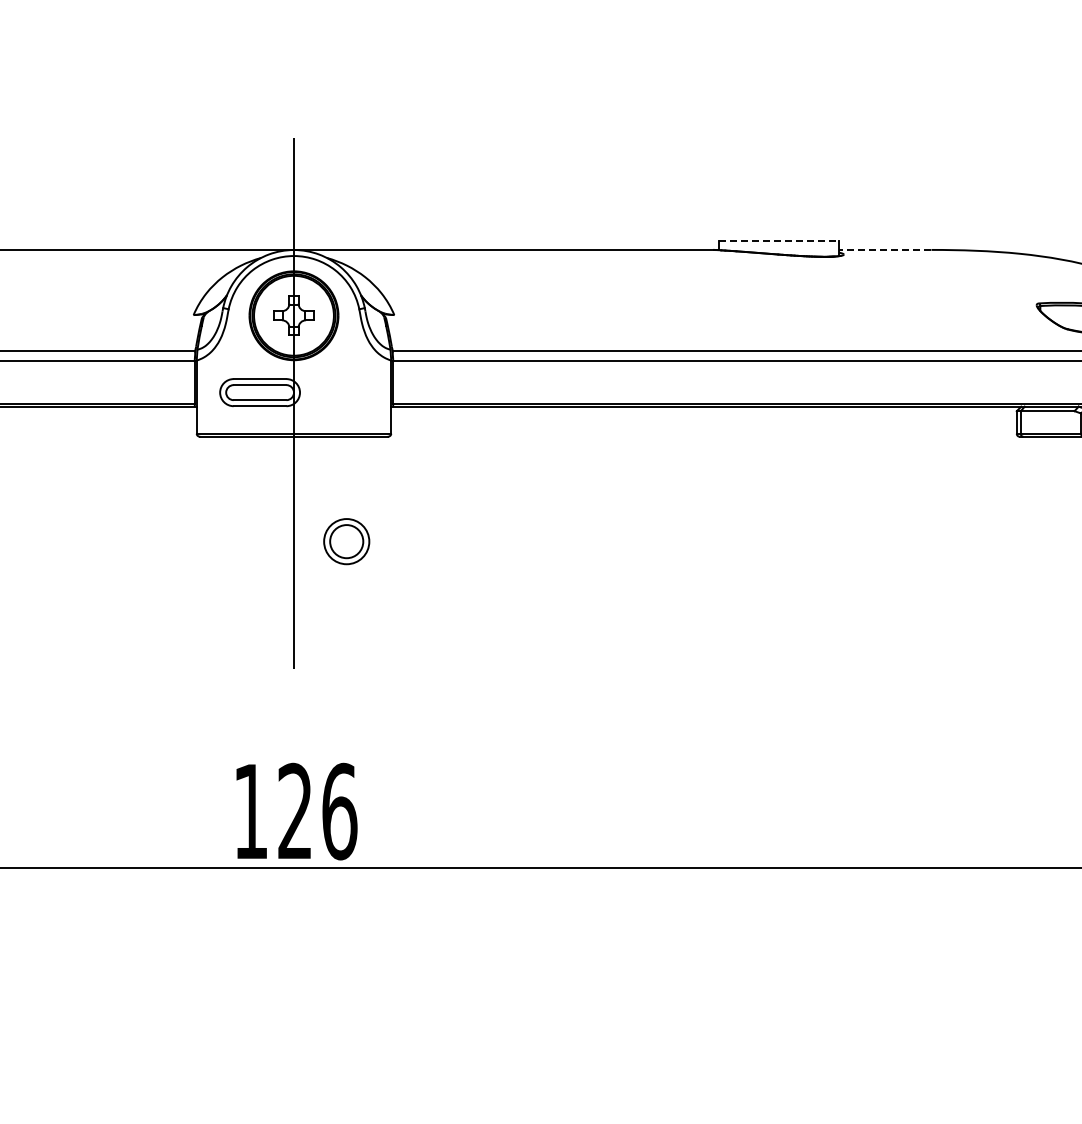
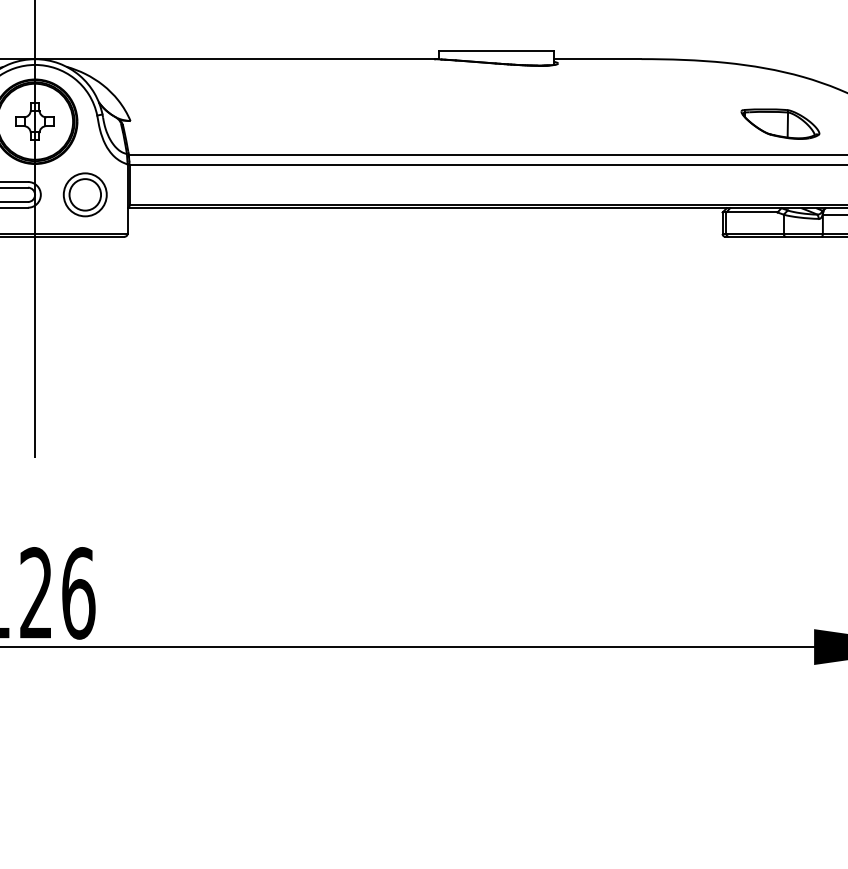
line: (779, 240) -> (496, 50), dashed -> solid
line: (884, 249) -> (596, 58), dashed -> solid
part: (346, 541) -> (85, 194), moved

